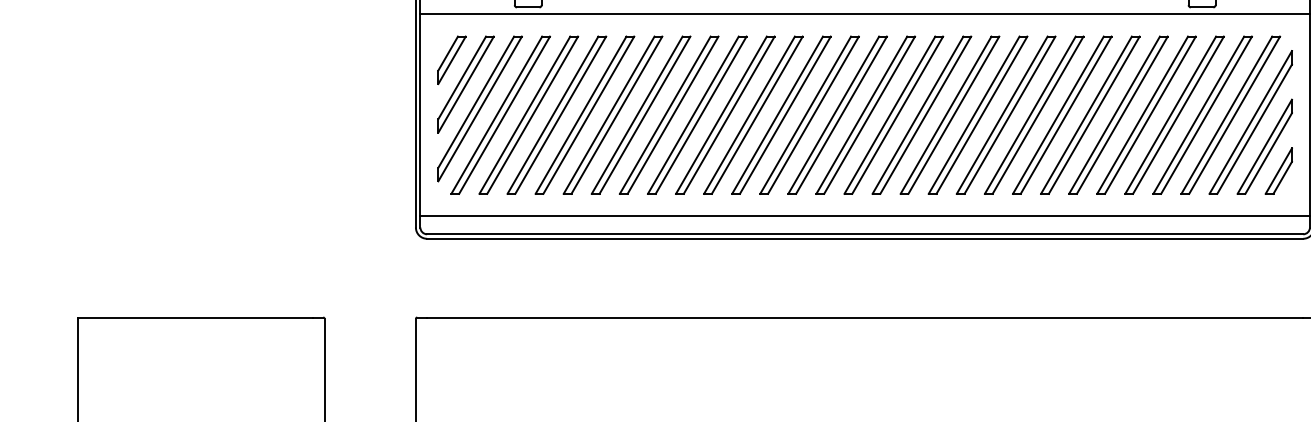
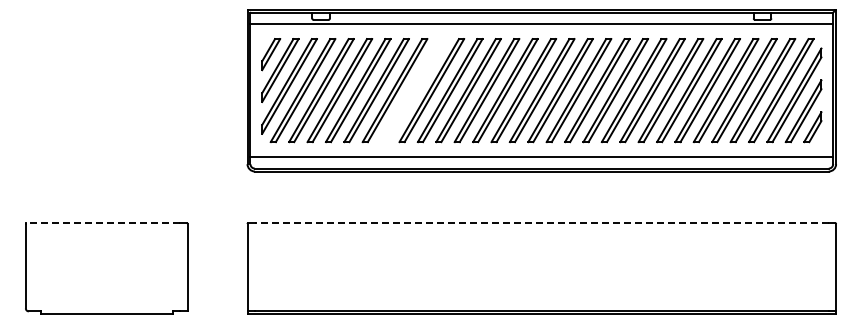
part: (669, 115) -> (413, 90), removed
line: (194, 318) -> (102, 223), solid -> dashed
line: (864, 318) -> (541, 223), solid -> dashed

